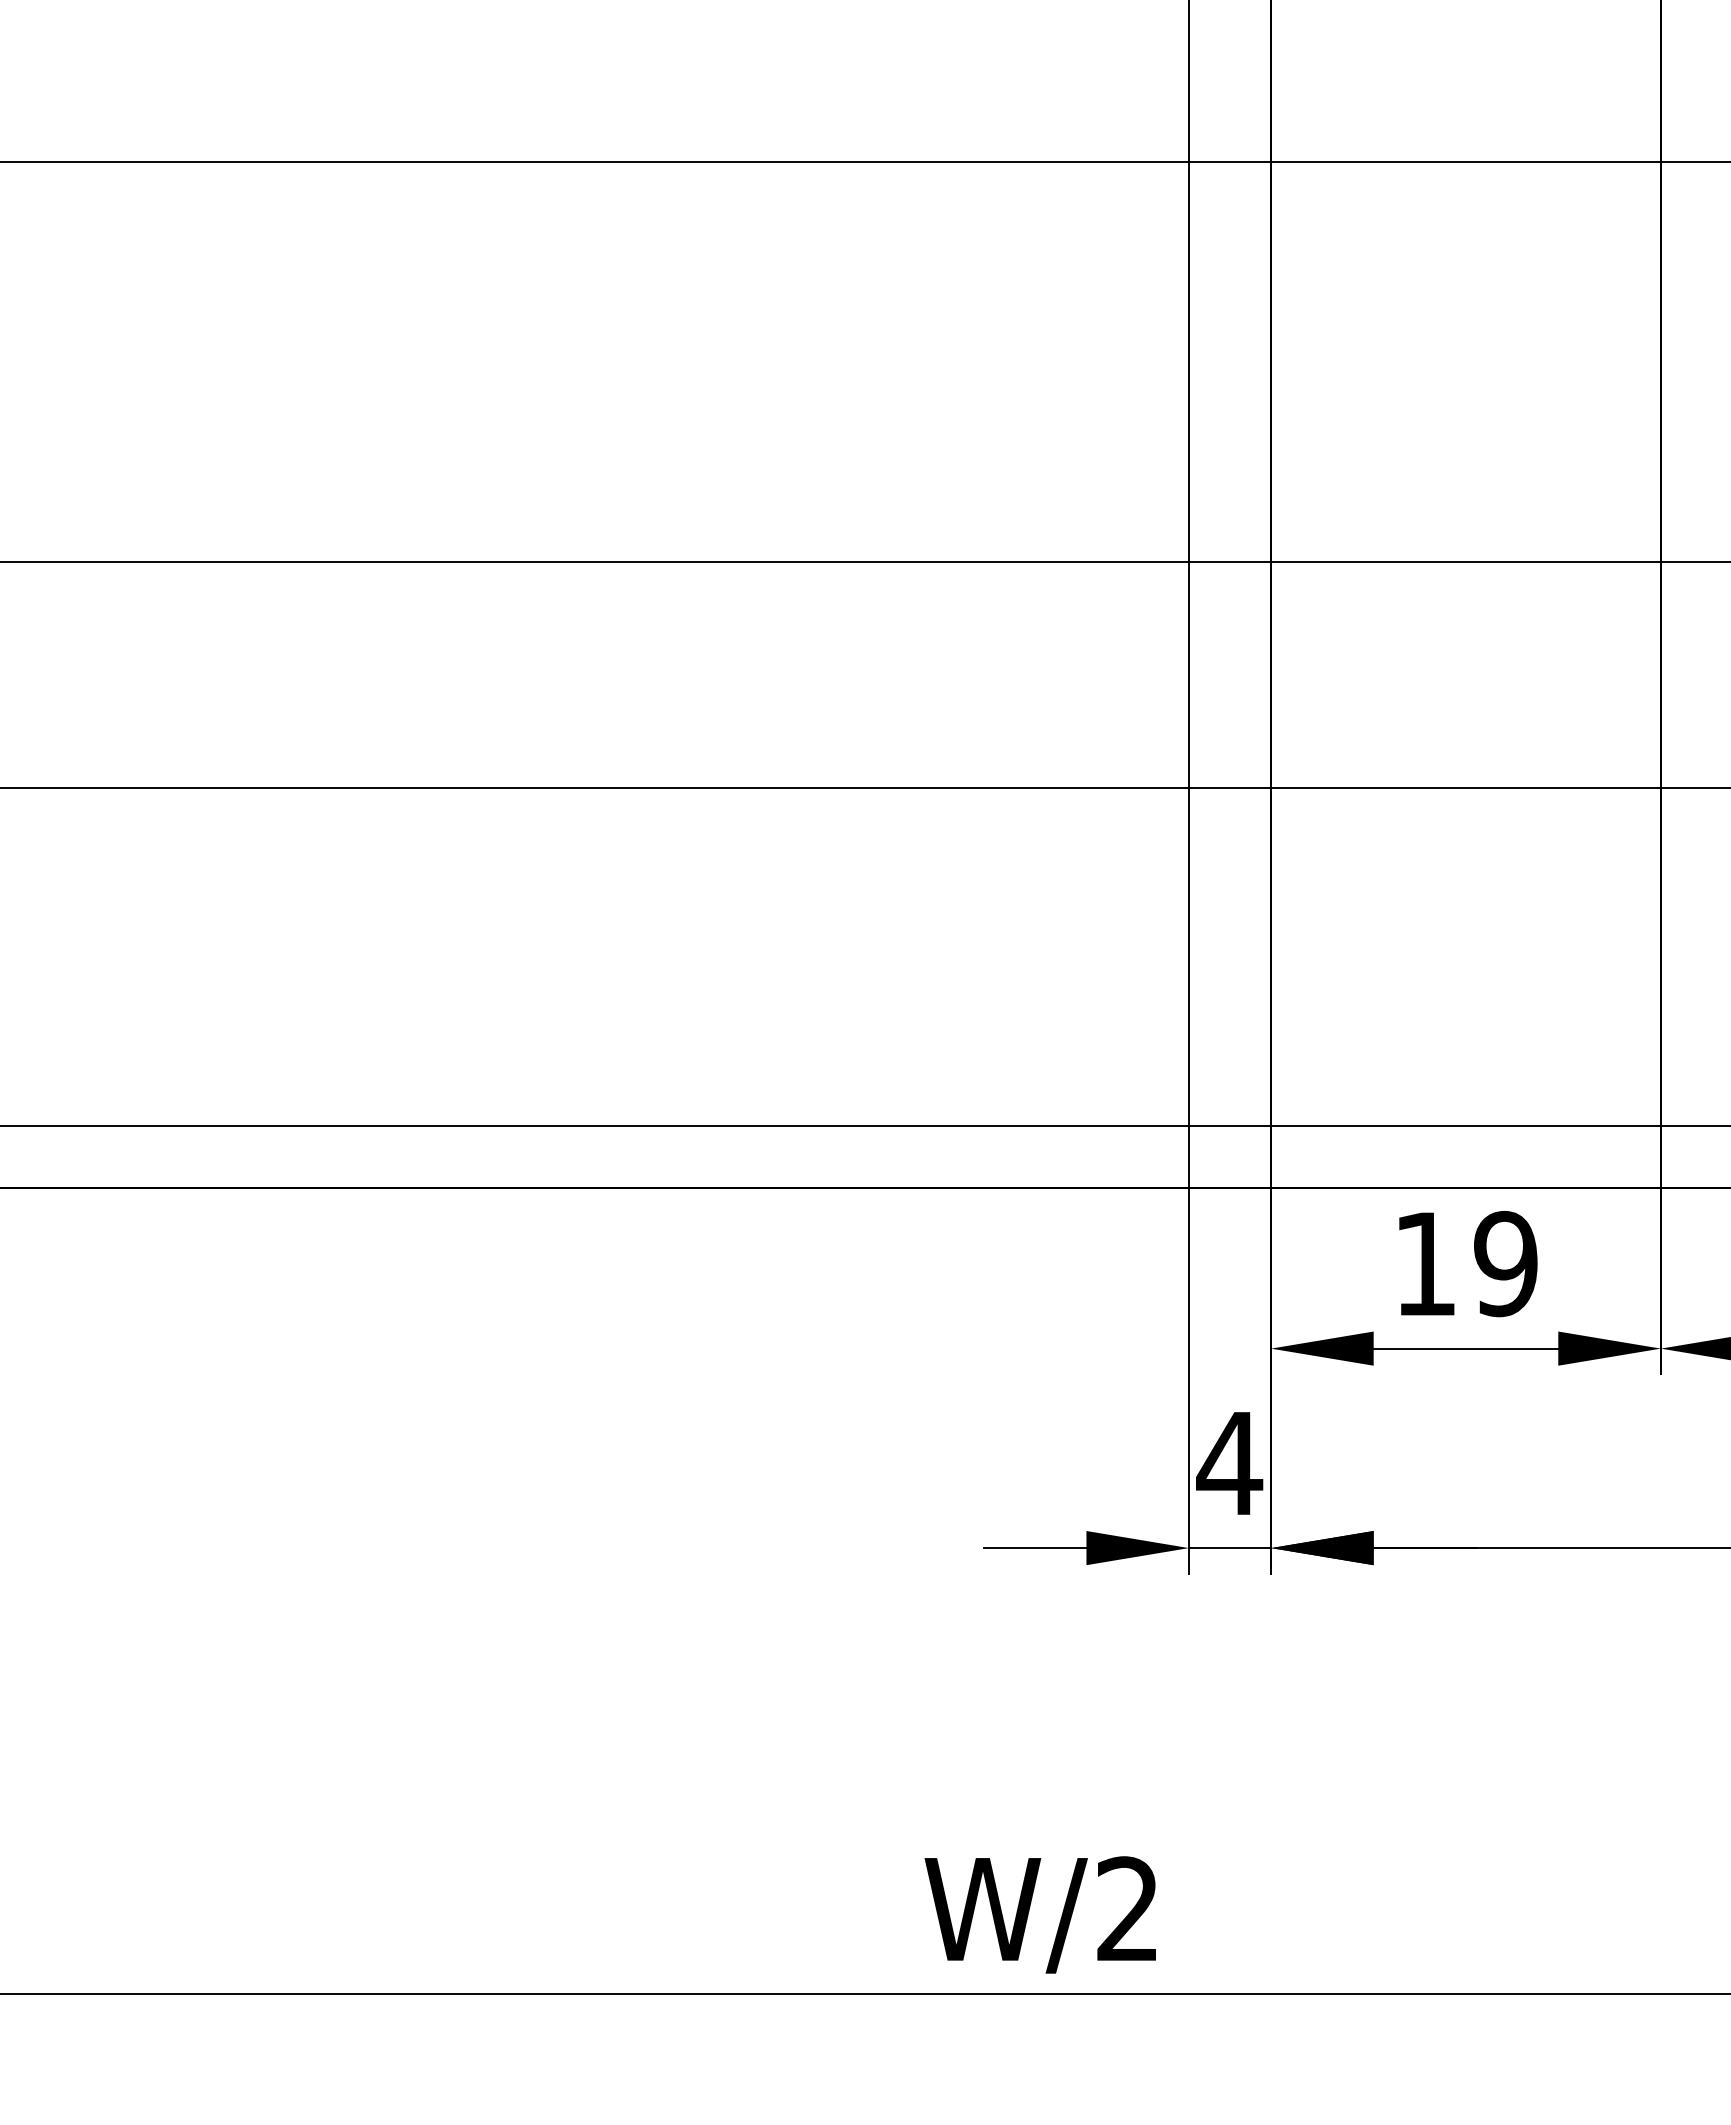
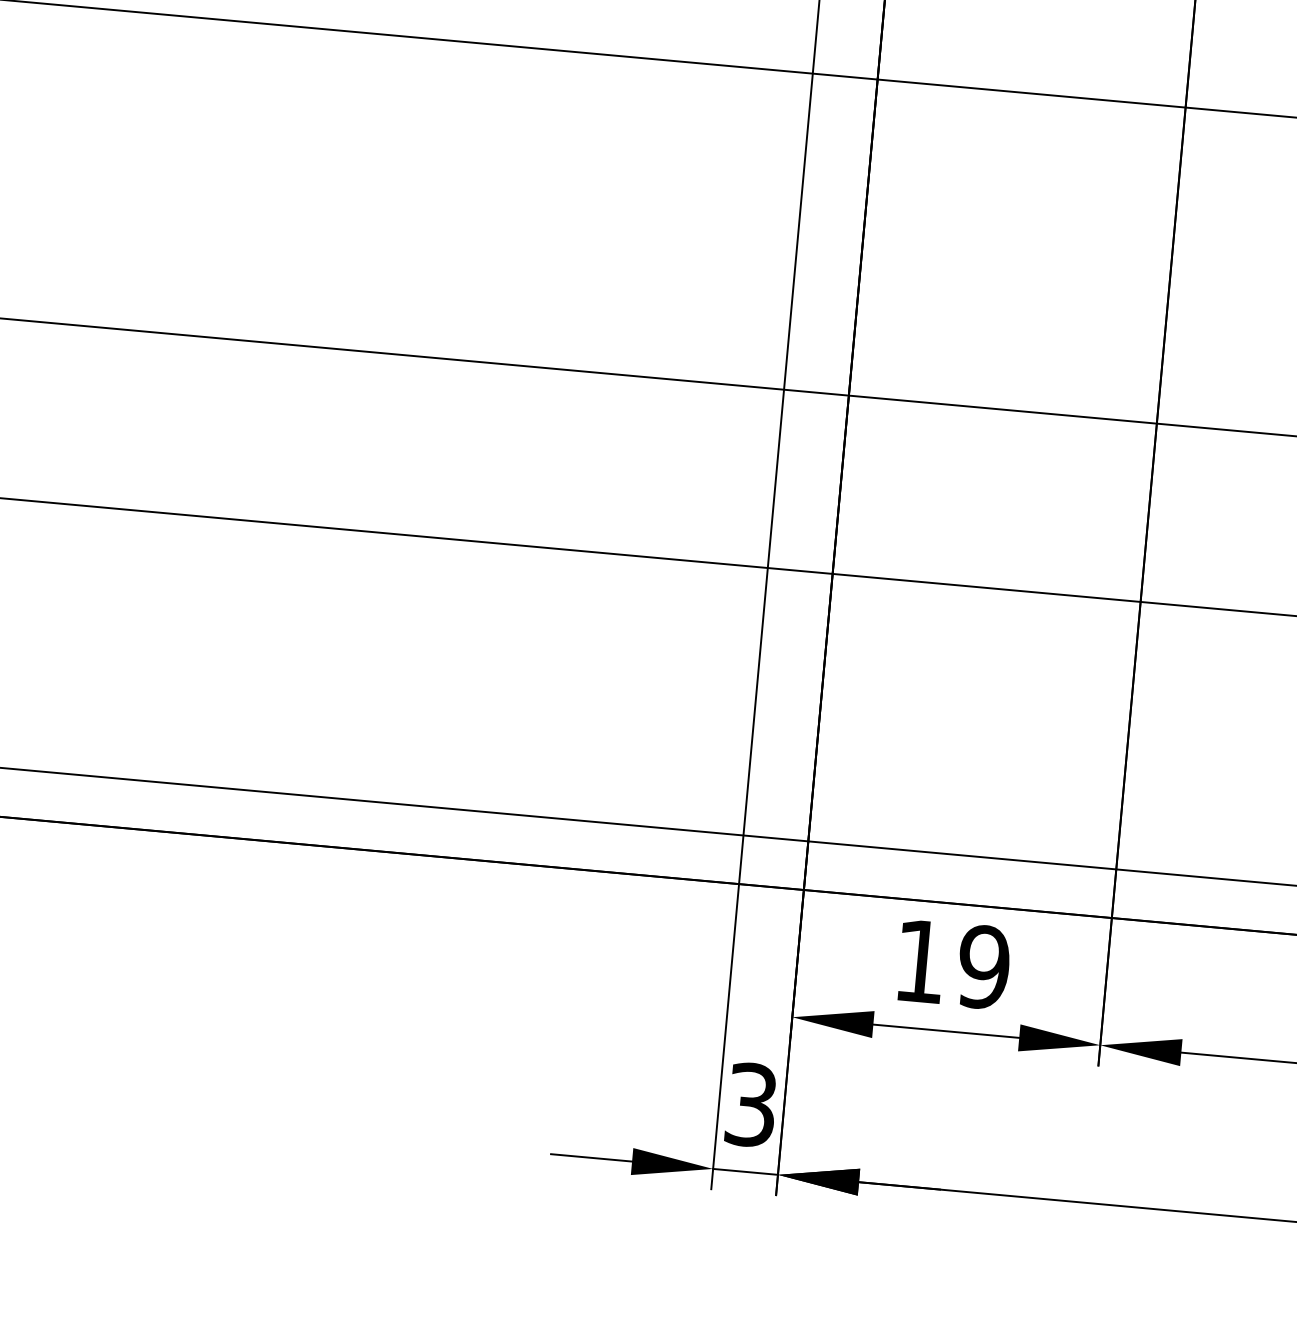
text: (1229, 1463) -> (751, 1105), 4 -> 3

